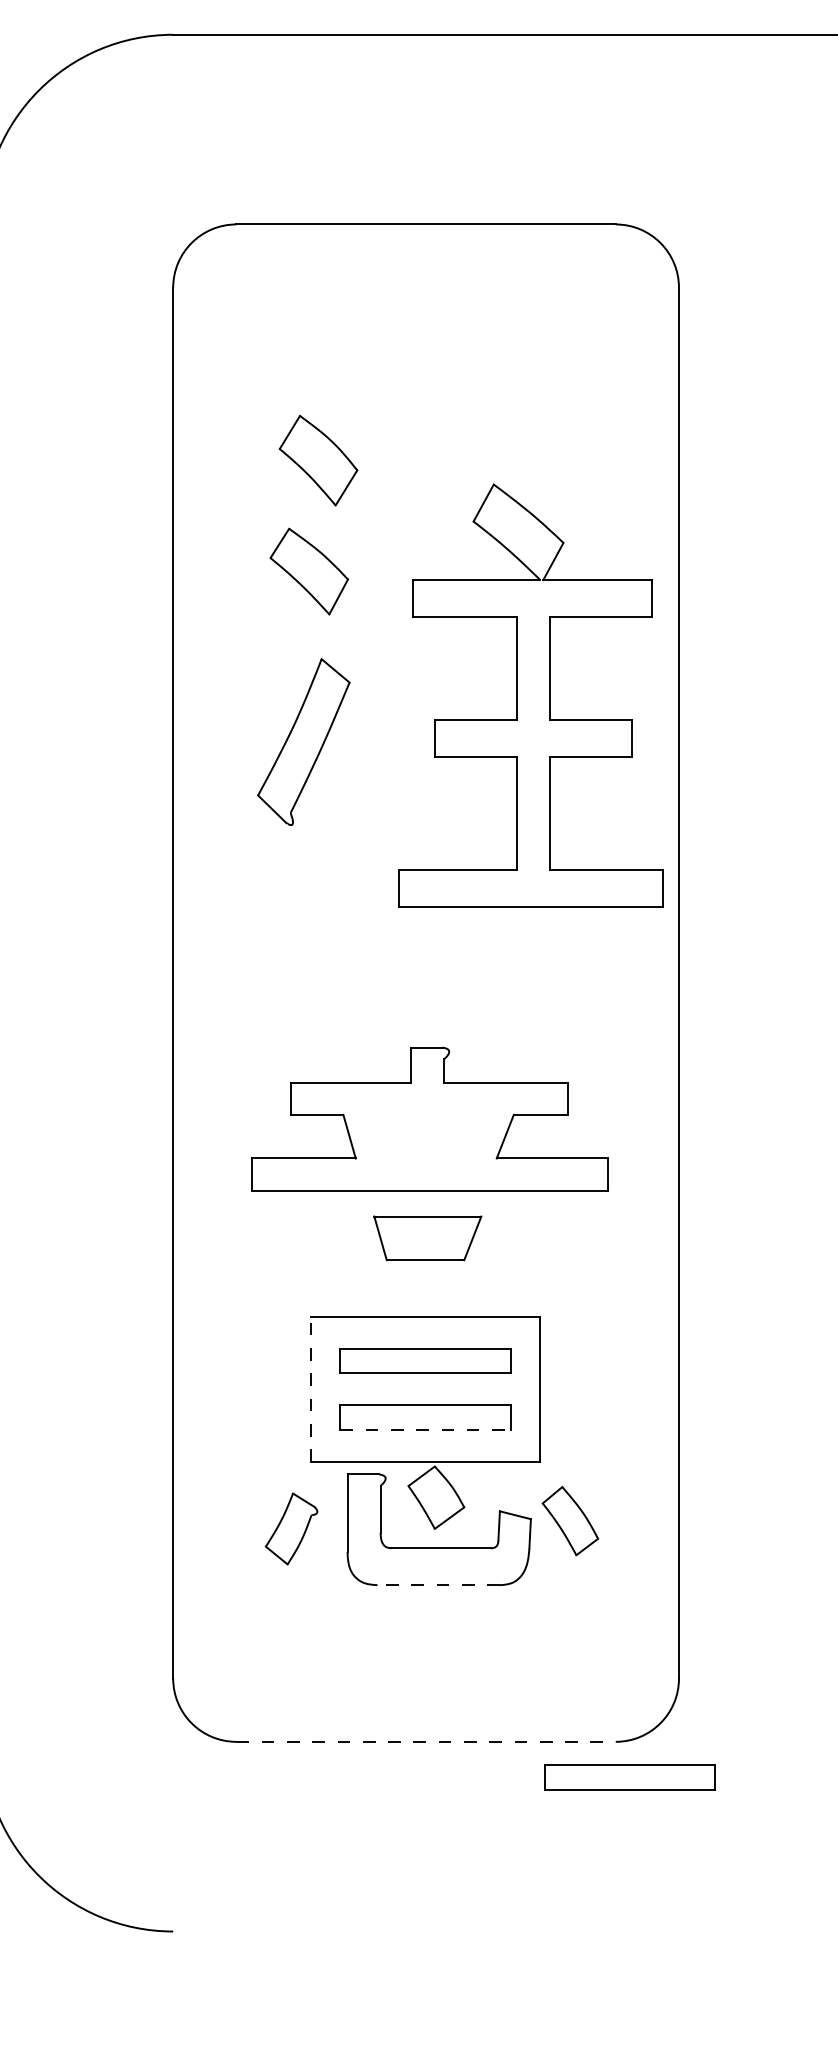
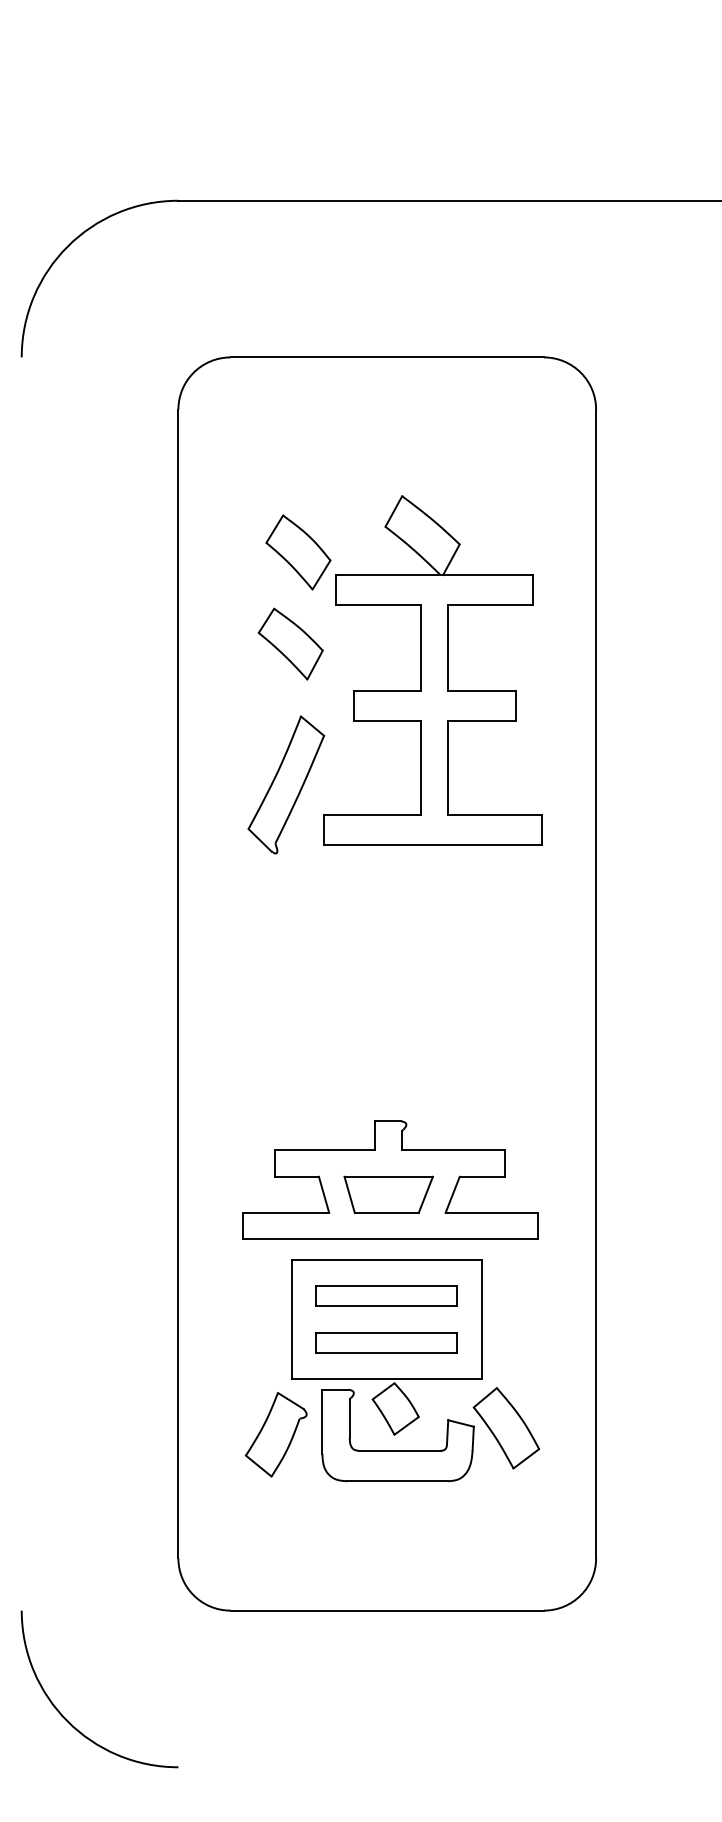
part: (530, 695) -> (432, 670), moved
part: (430, 1118) -> (390, 1179), moved
line: (311, 1389) -> (292, 1319), dashed -> solid
line: (426, 1429) -> (387, 1352), dashed -> solid
part: (570, 1521) -> (506, 1428), size x1.43
part: (290, 1528) -> (275, 1434), size x1.43
line: (438, 1585) -> (397, 1481), dashed -> solid
line: (426, 1741) -> (387, 1610), dashed -> solid
part: (629, 1776) -> (555, 1639), removed

